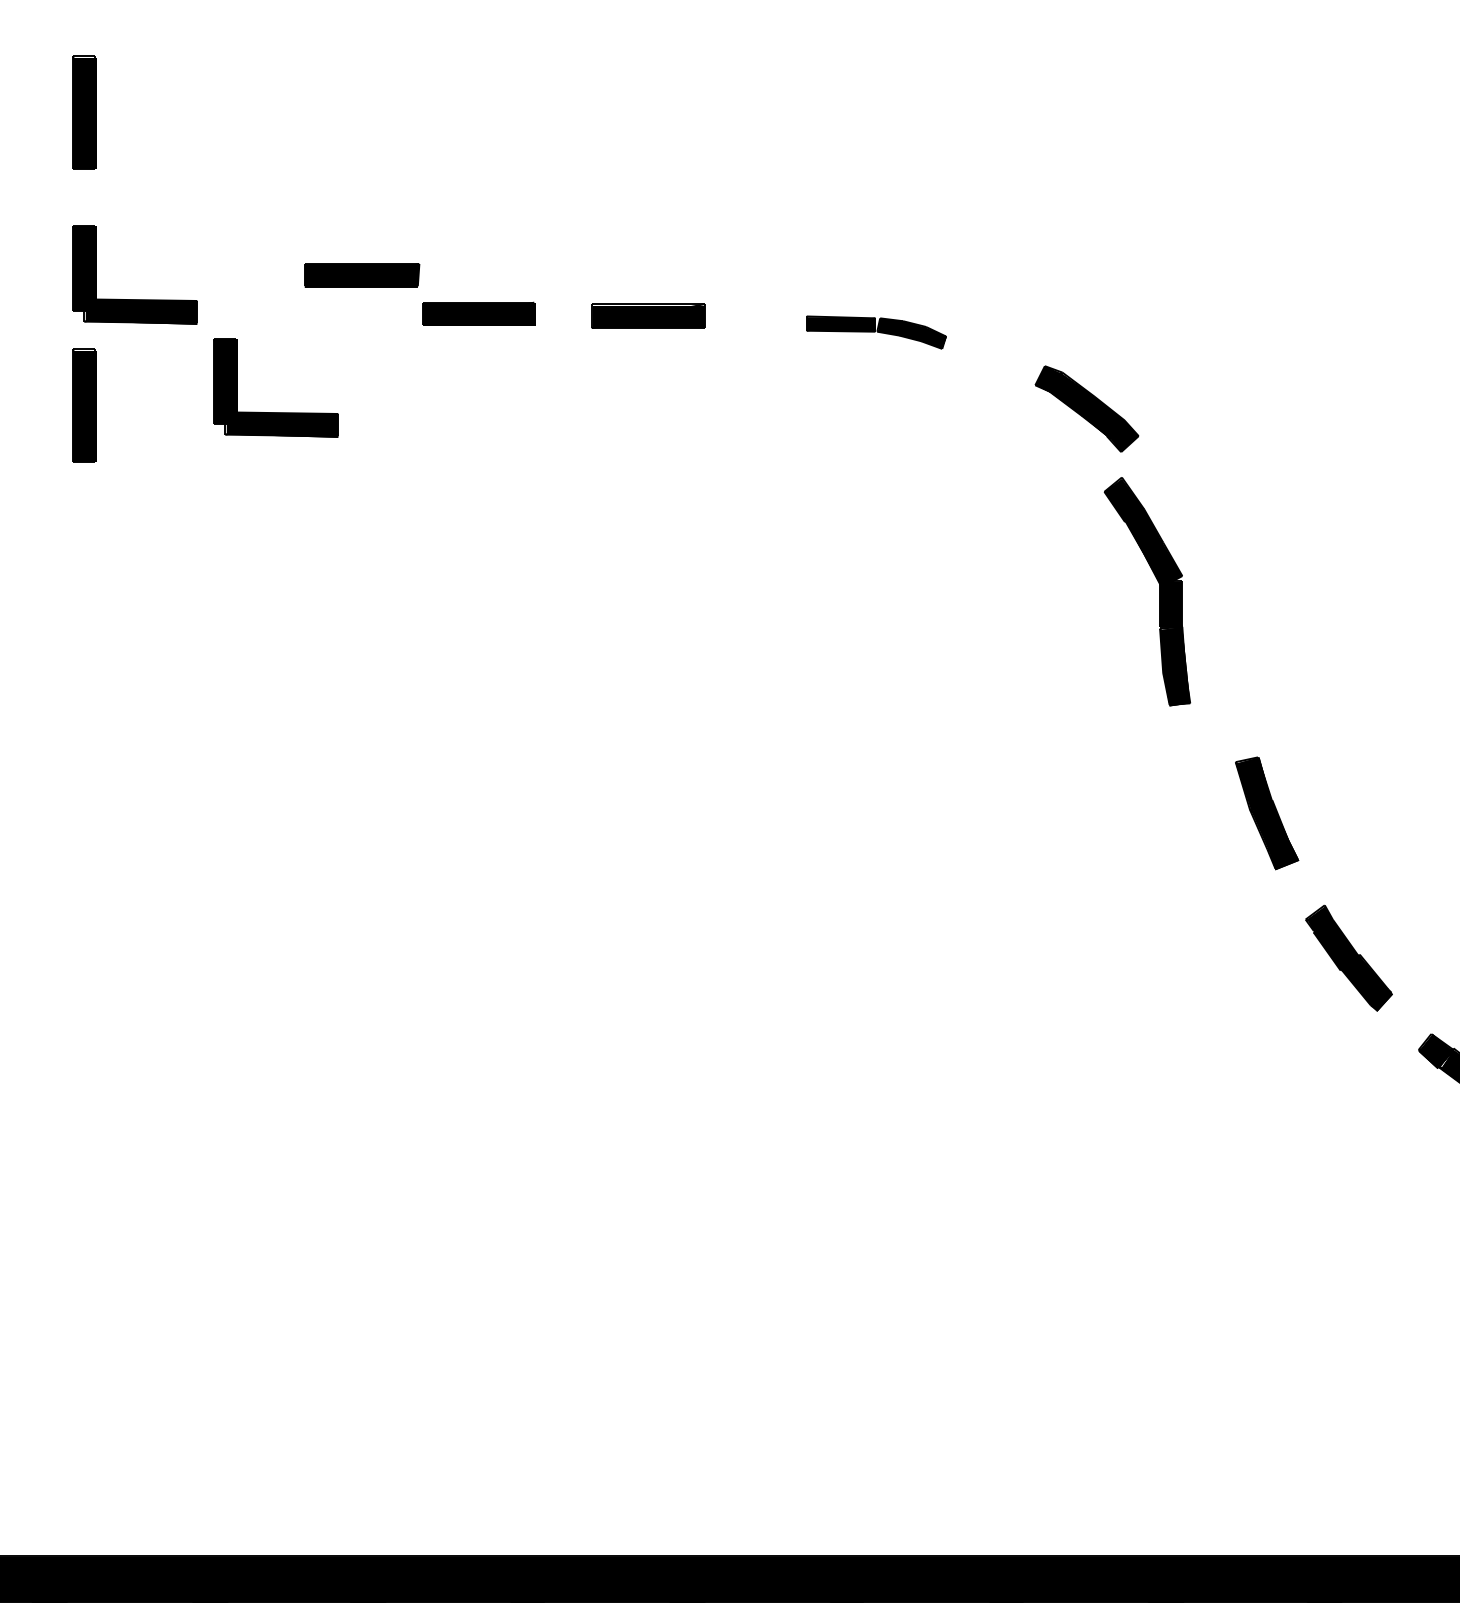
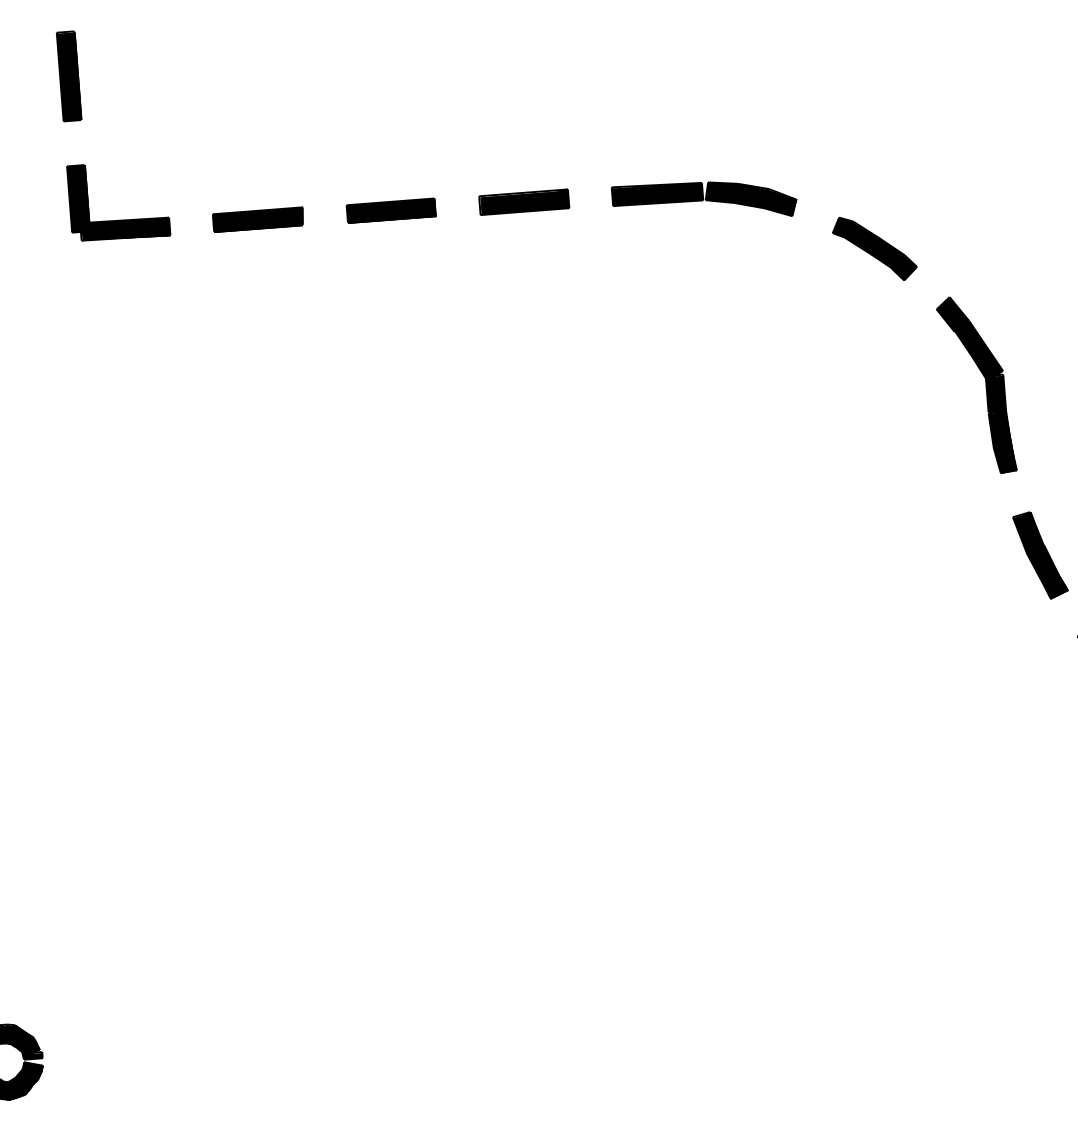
part: (362, 275) -> (258, 219), moved
part: (876, 332) -> (704, 201), size x1.67
part: (84, 405) -> (86, 306), removed
part: (275, 412) -> (237, 300), removed
part: (1159, 591) -> (985, 384), moved

